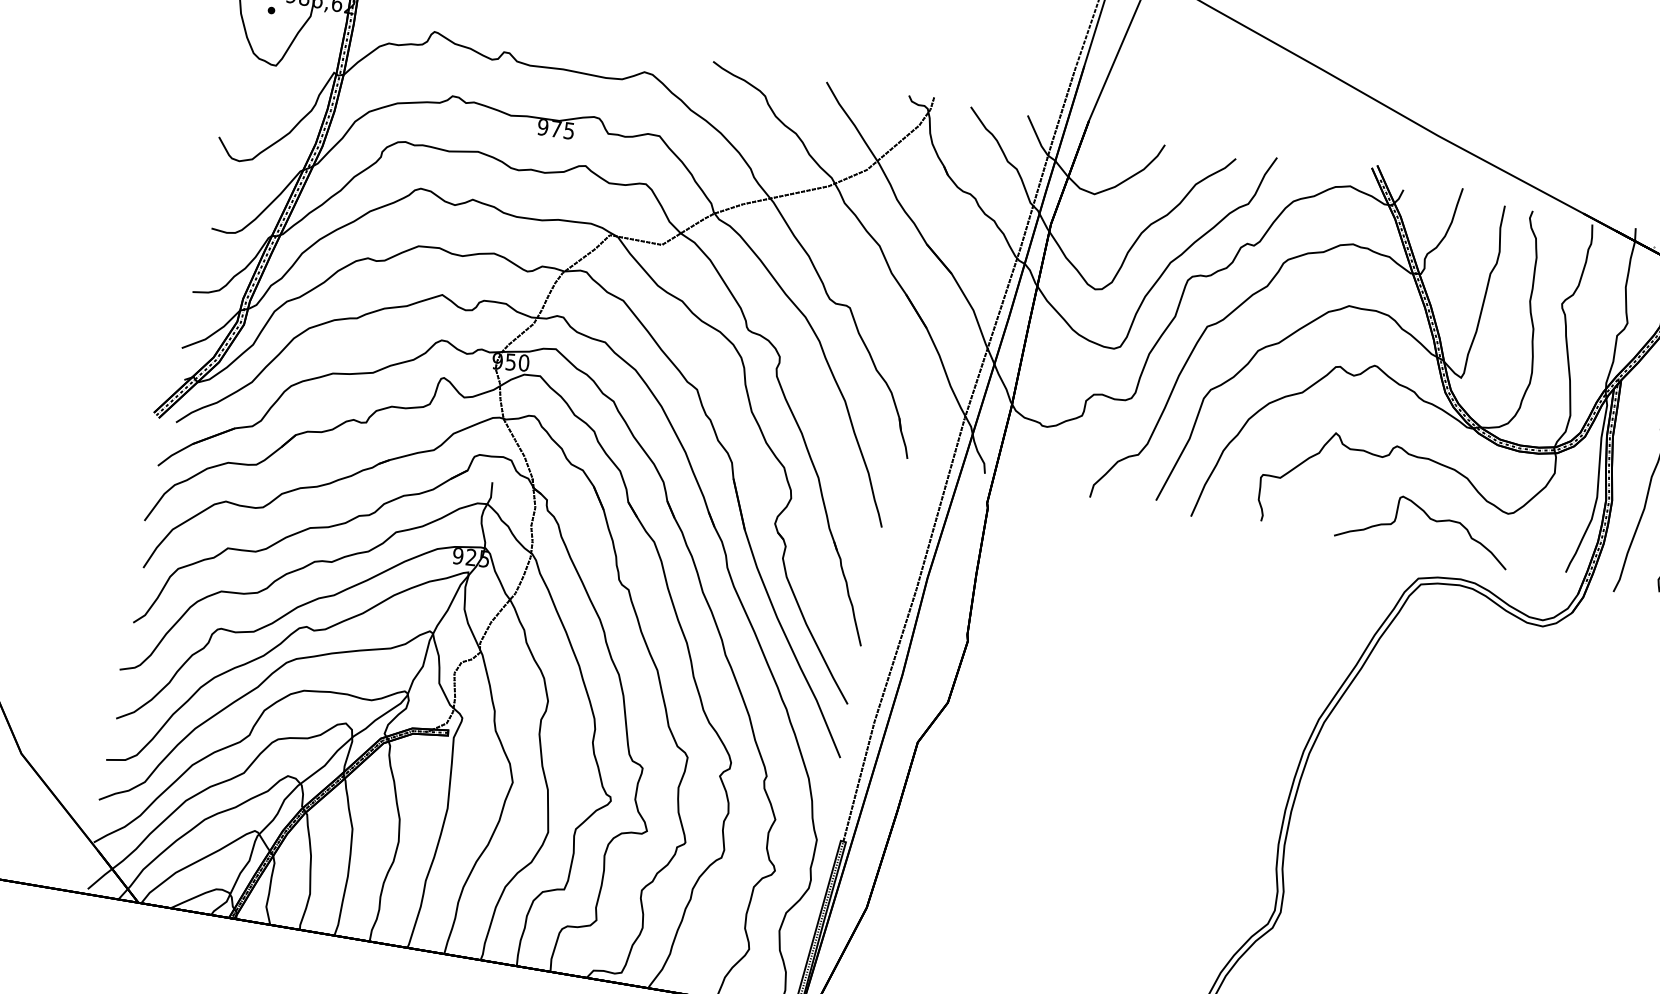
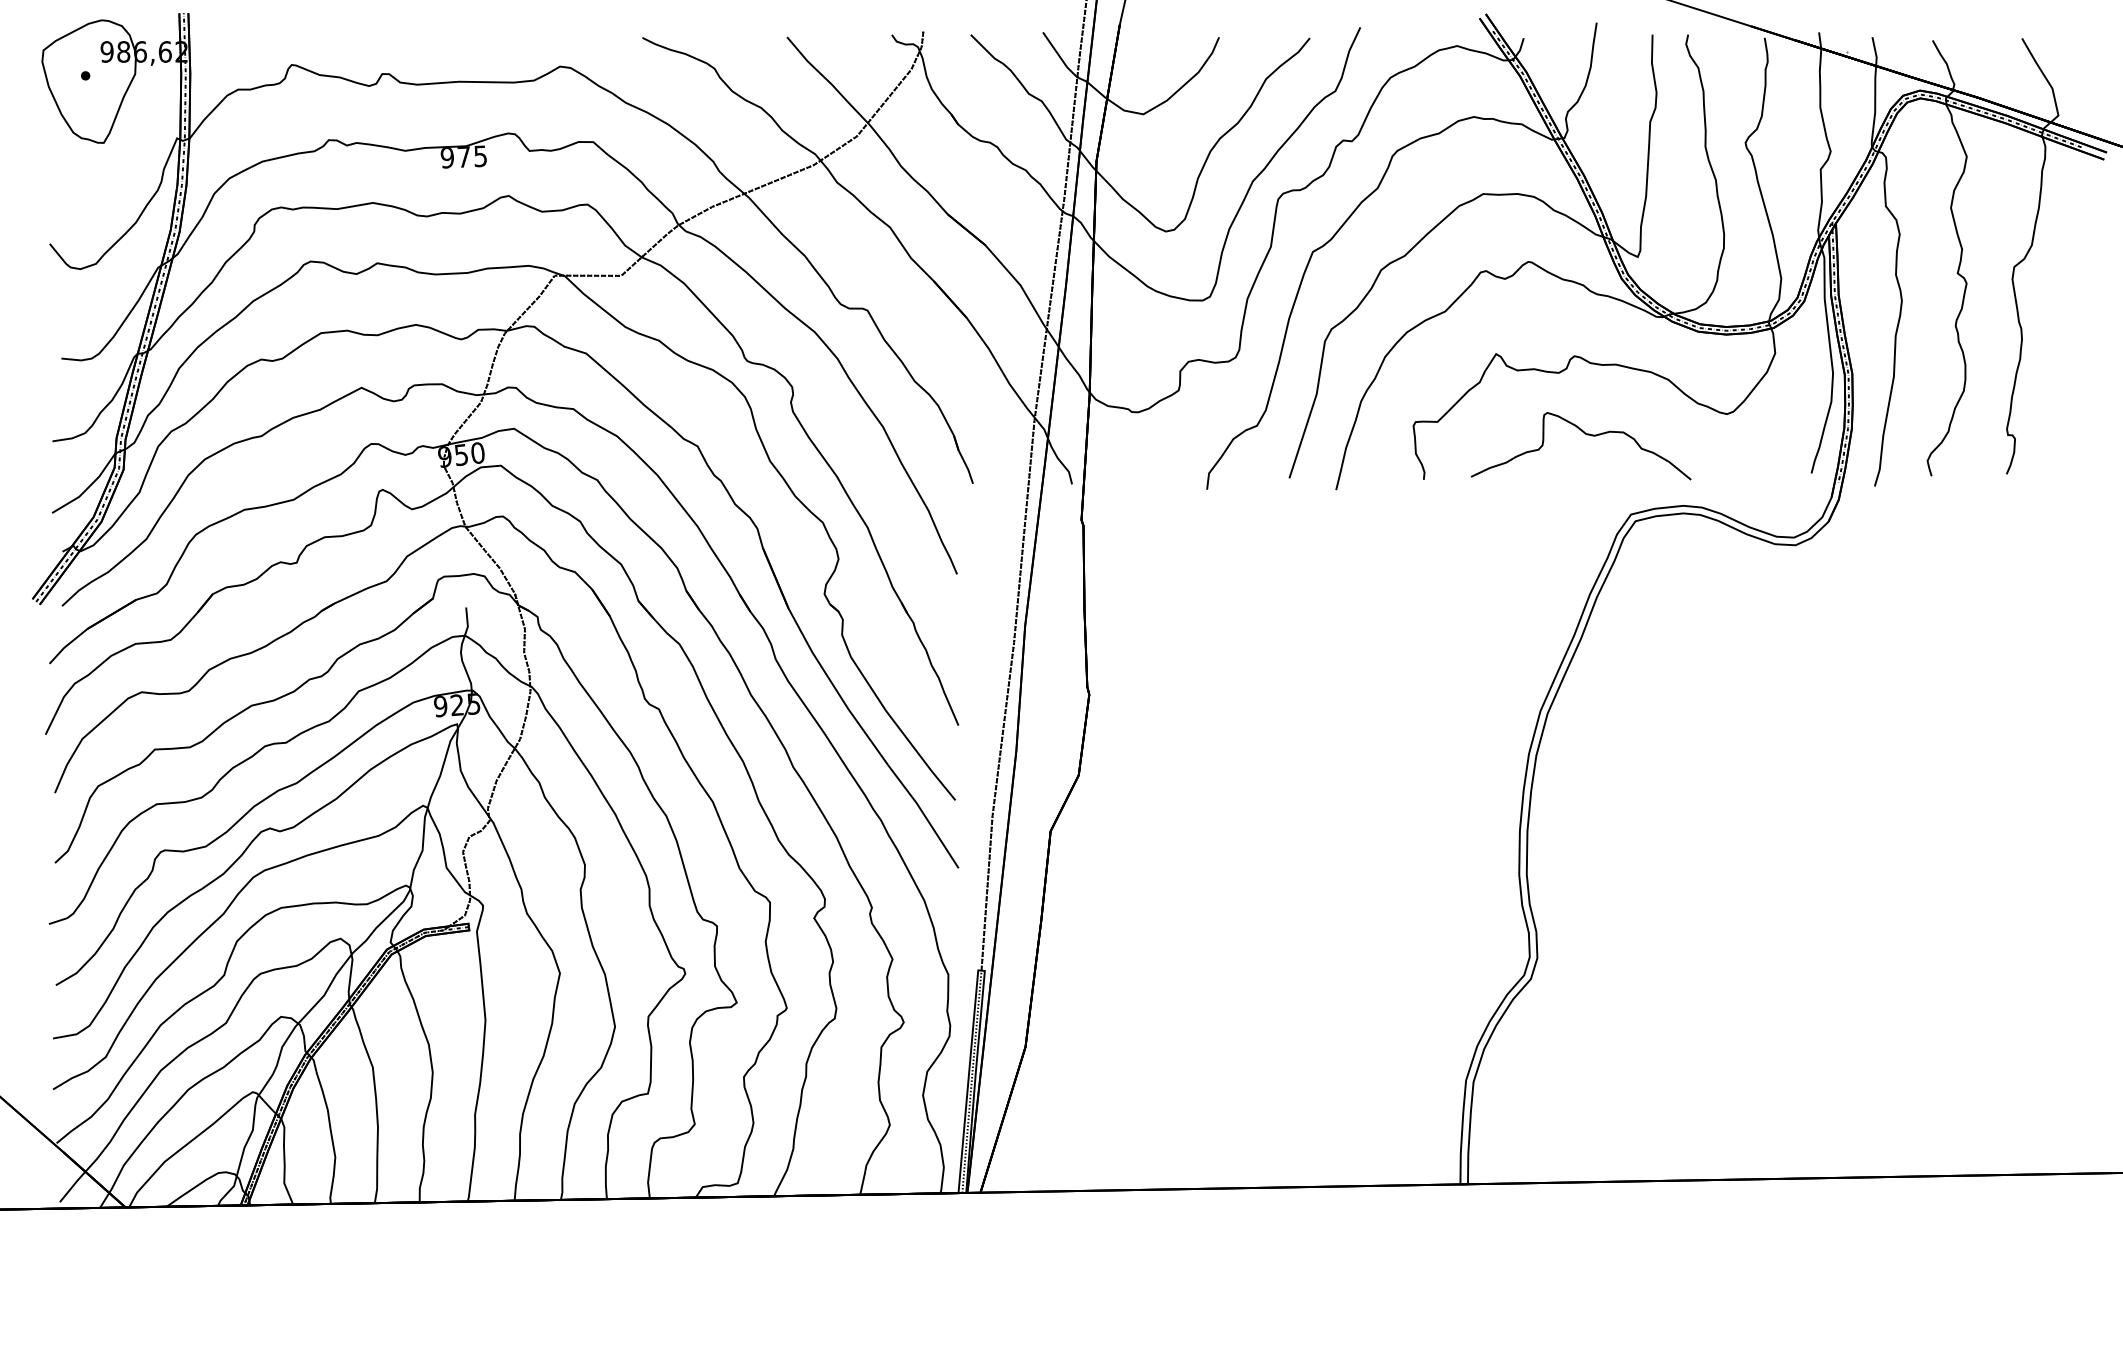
curve: (1429, 519) -> (1585, 434), moved

